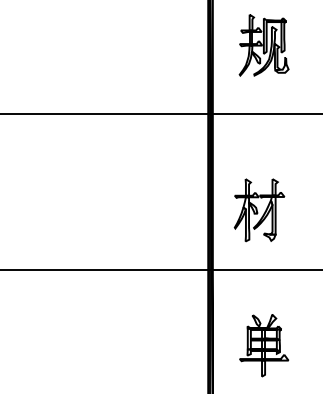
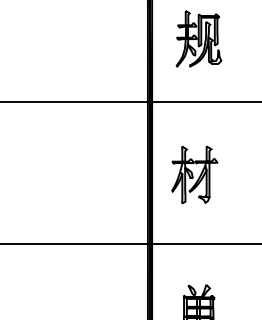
part: (259, 210) -> (194, 175), moved

